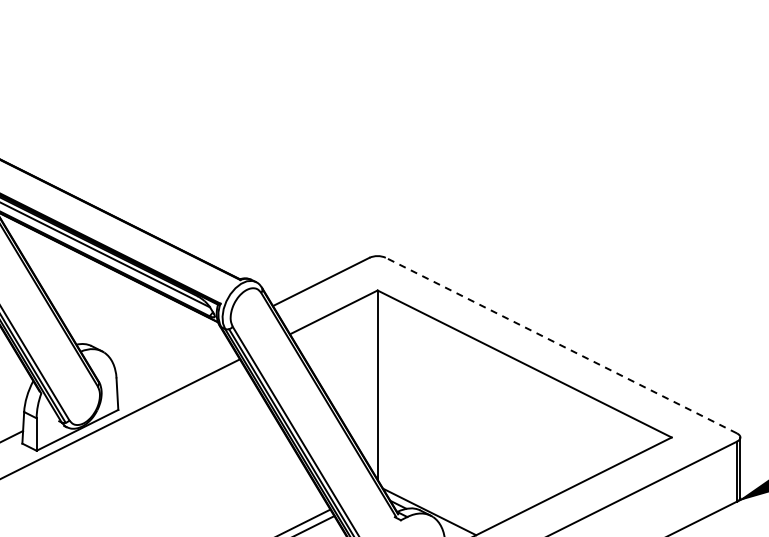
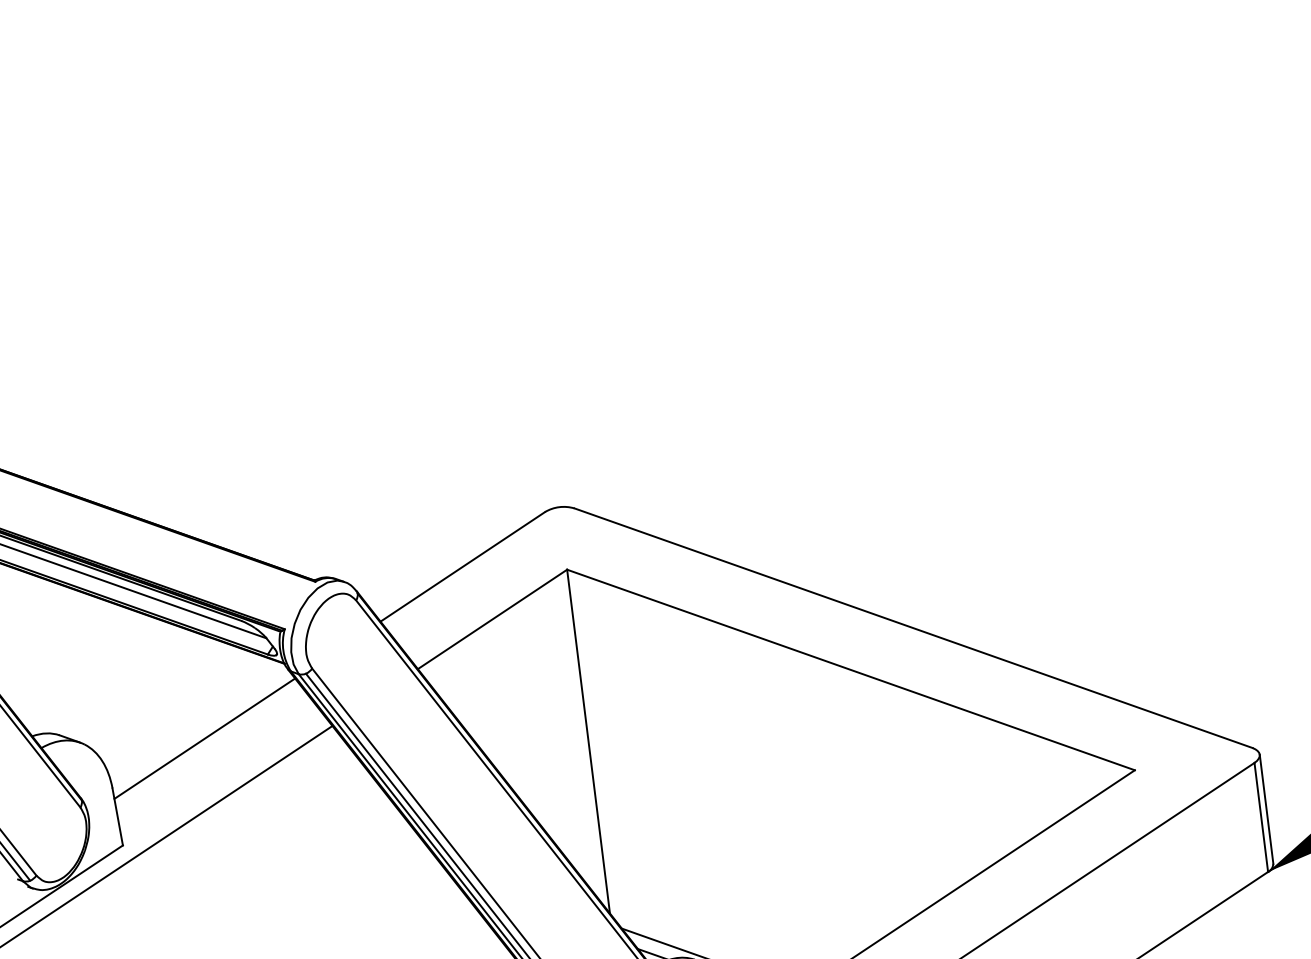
line: (561, 345) -> (913, 628), dashed -> solid
line: (169, 357) -> (204, 738), added

